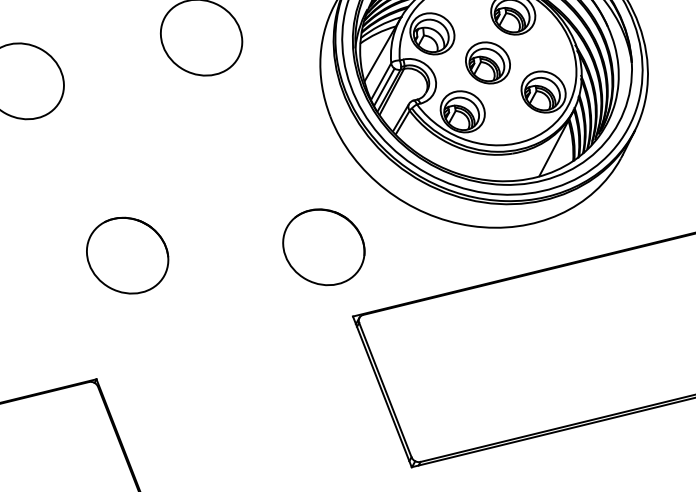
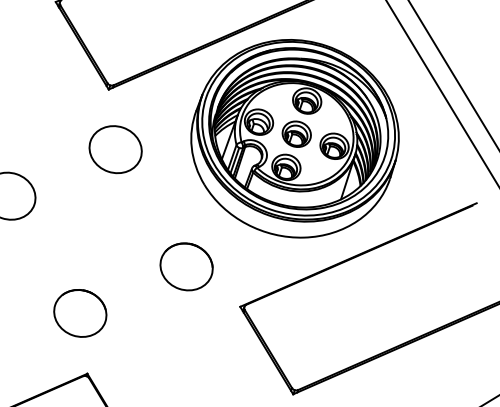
part: (323, 246) -> (186, 266), moved
part: (127, 255) -> (80, 313), moved

